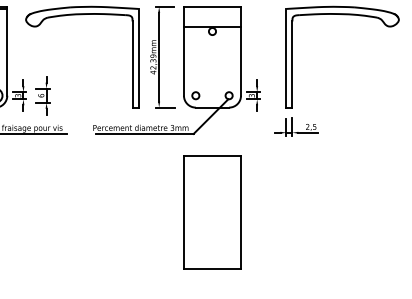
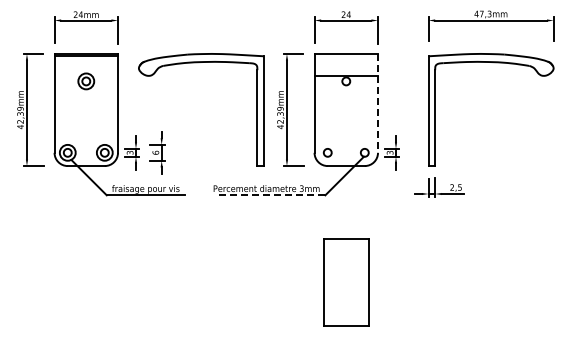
line: (241, 51) -> (378, 103), solid -> dashed
line: (144, 134) -> (270, 195), solid -> dashed
part: (212, 212) -> (346, 282), size x0.7

